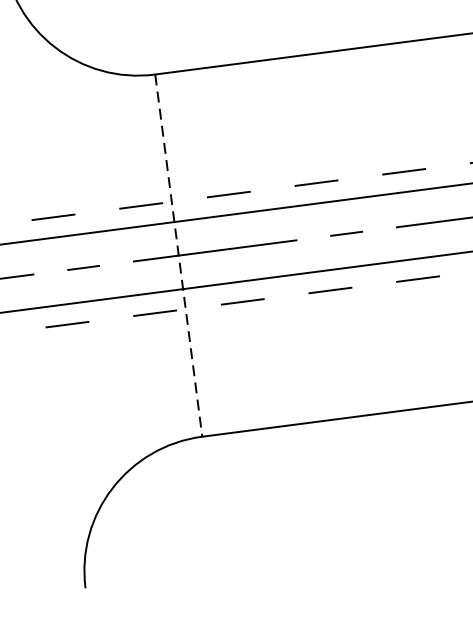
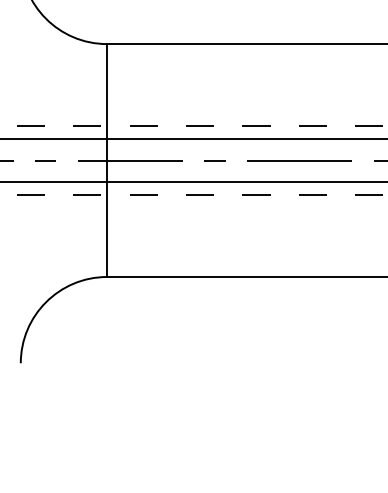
line: (179, 257) -> (107, 161), dashed -> solid

